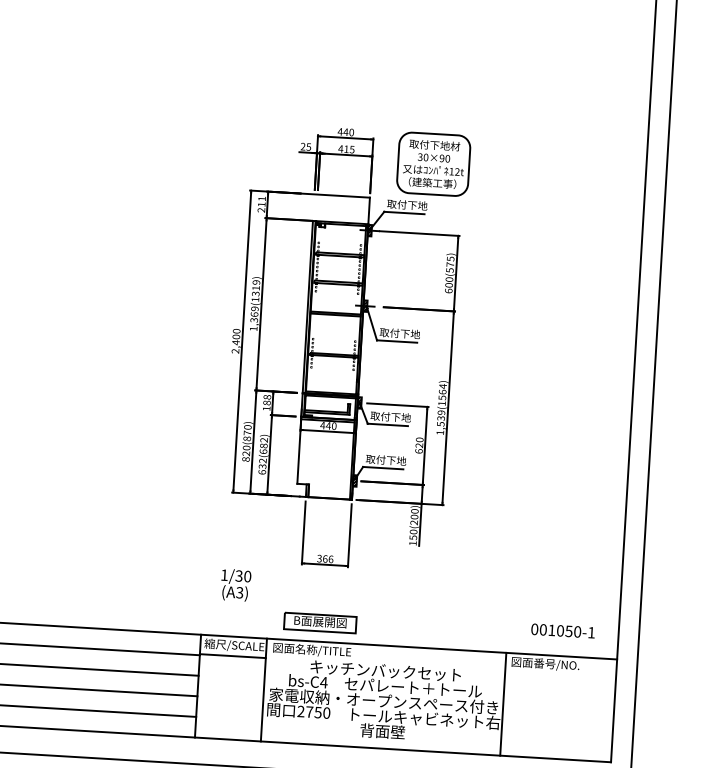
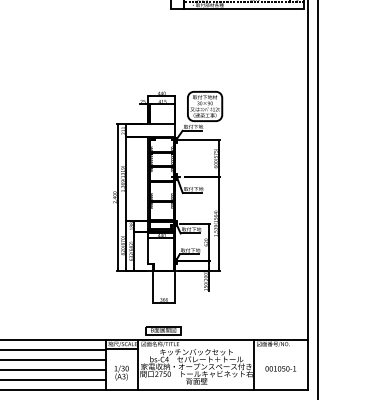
text: (235, 583) -> (121, 372), moved
text: (562, 630) -> (280, 368), moved

